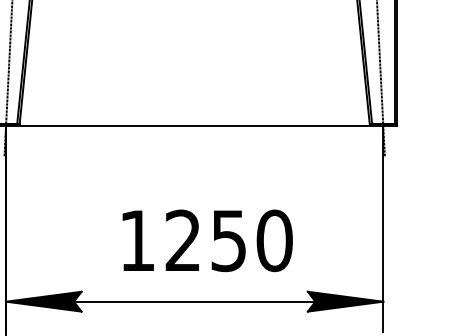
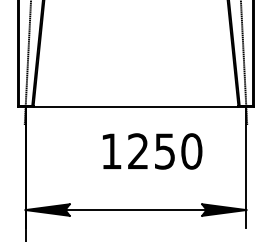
text: (207, 240) -> (152, 151), moved

